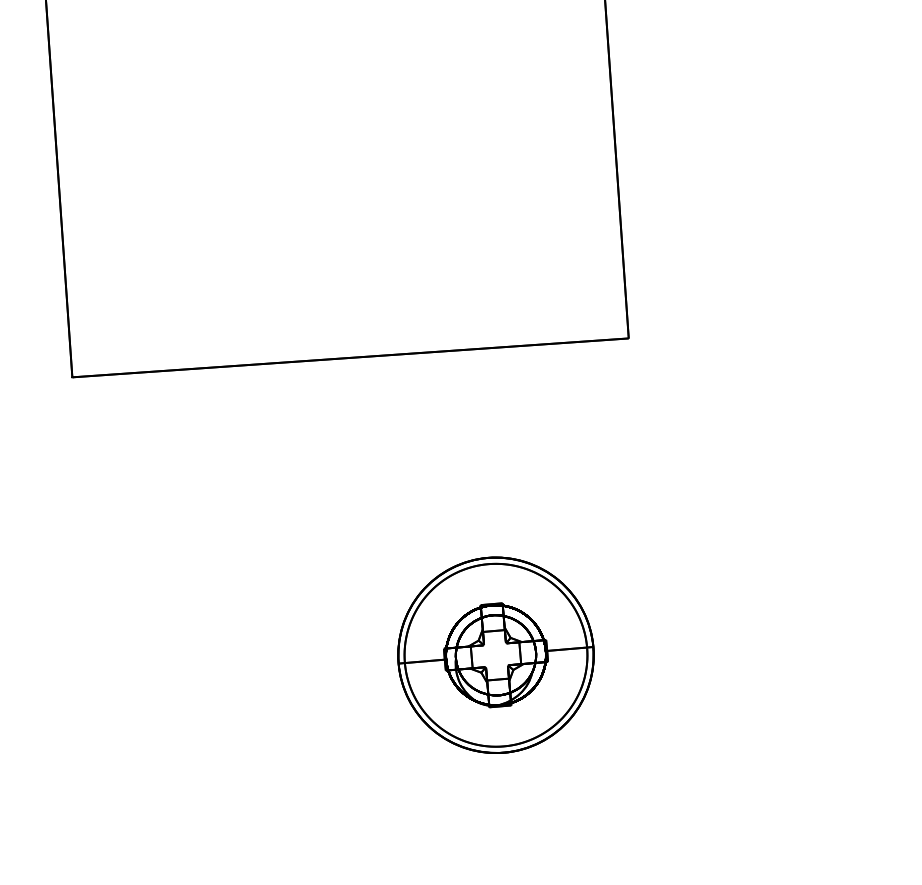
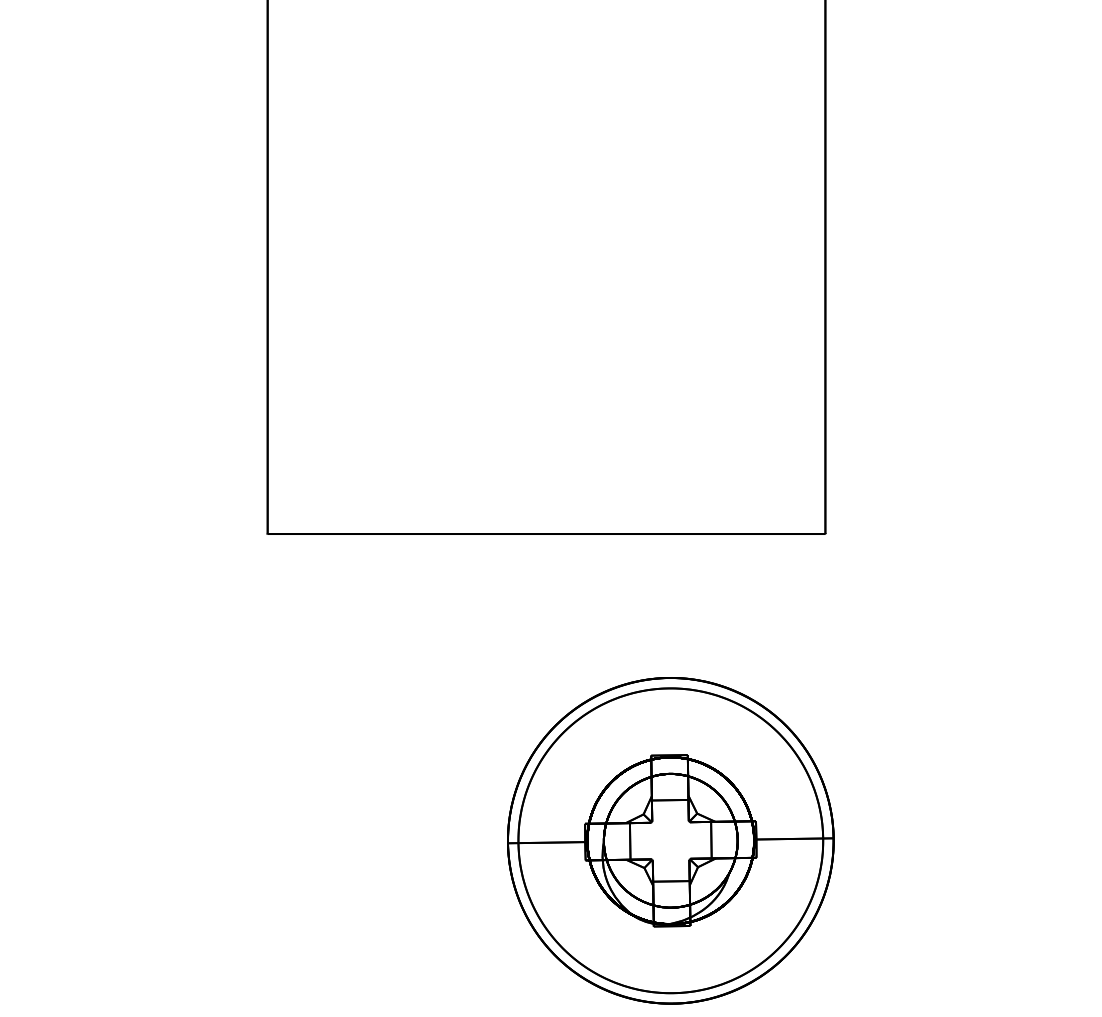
part: (495, 654) -> (670, 840), size x1.67

